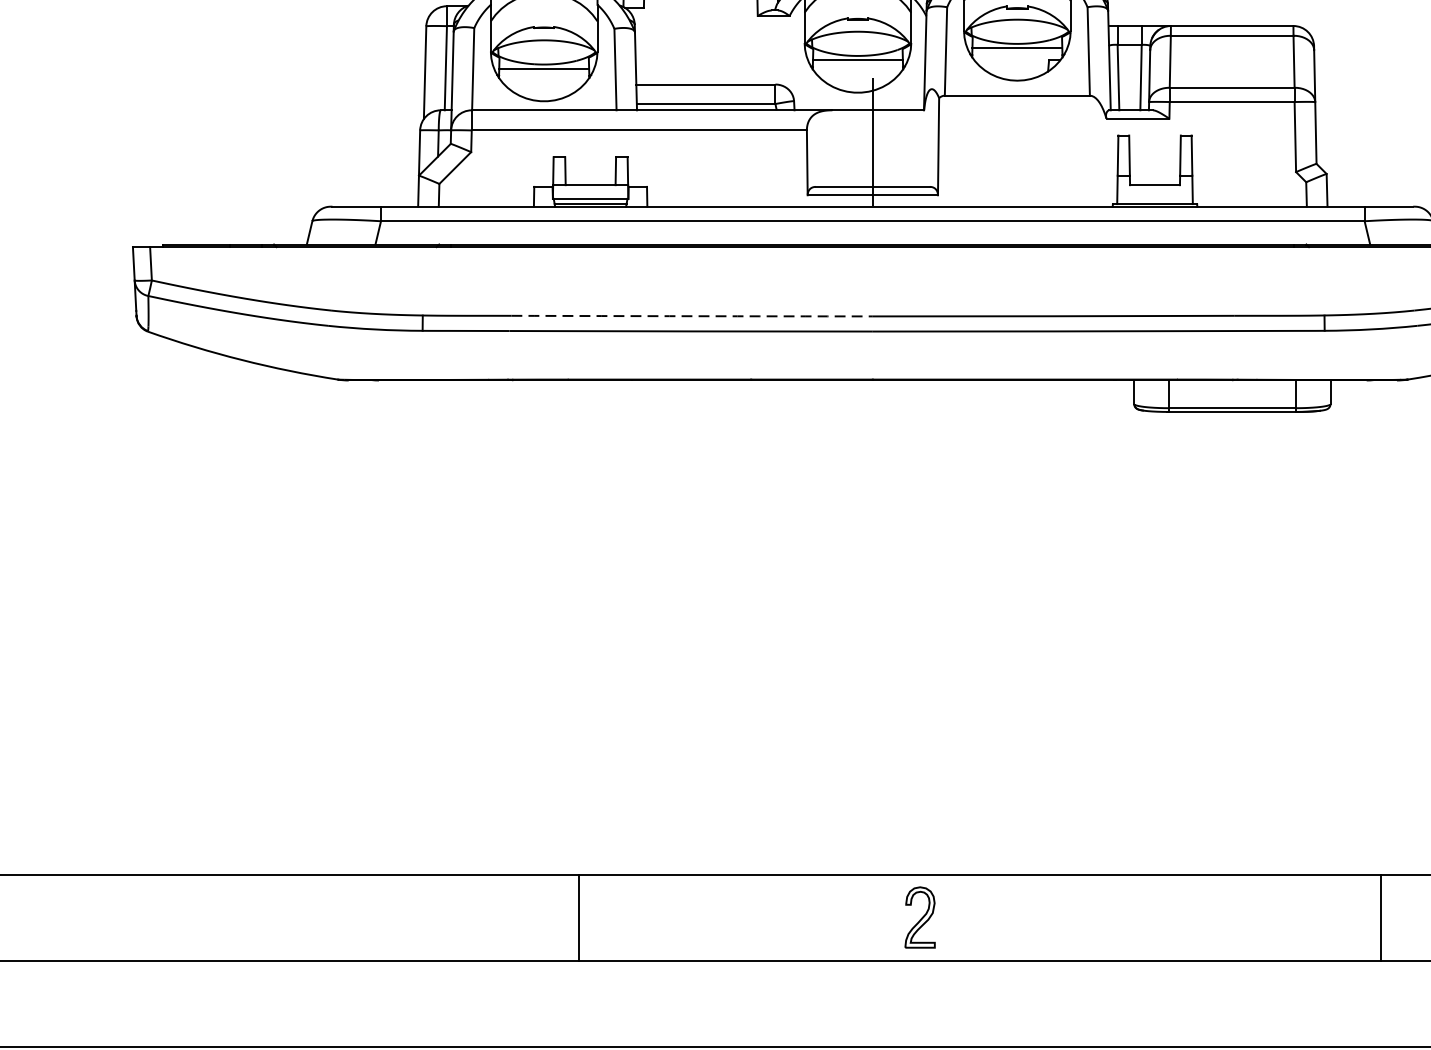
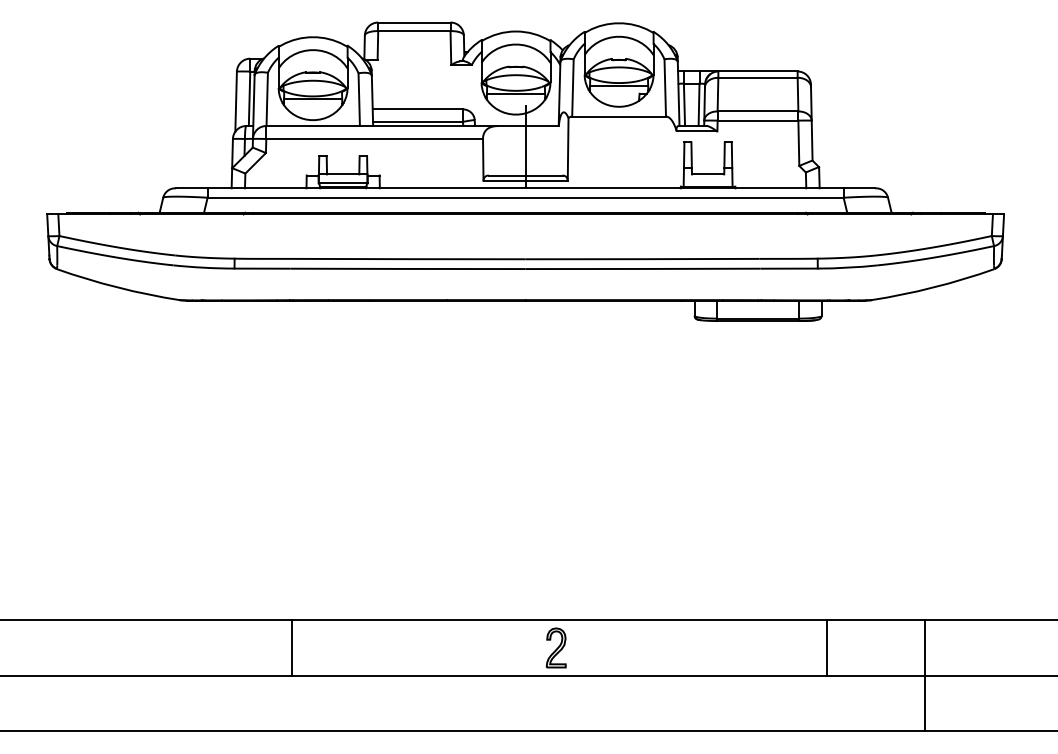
arc: (691, 316) -> (408, 259), dashed -> solid
line: (578, 916) -> (291, 647), moved
line: (1381, 916) -> (827, 647), moved

